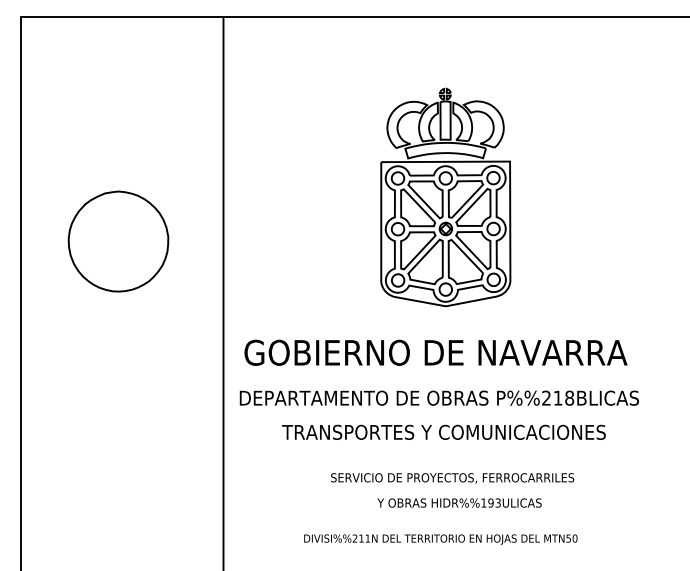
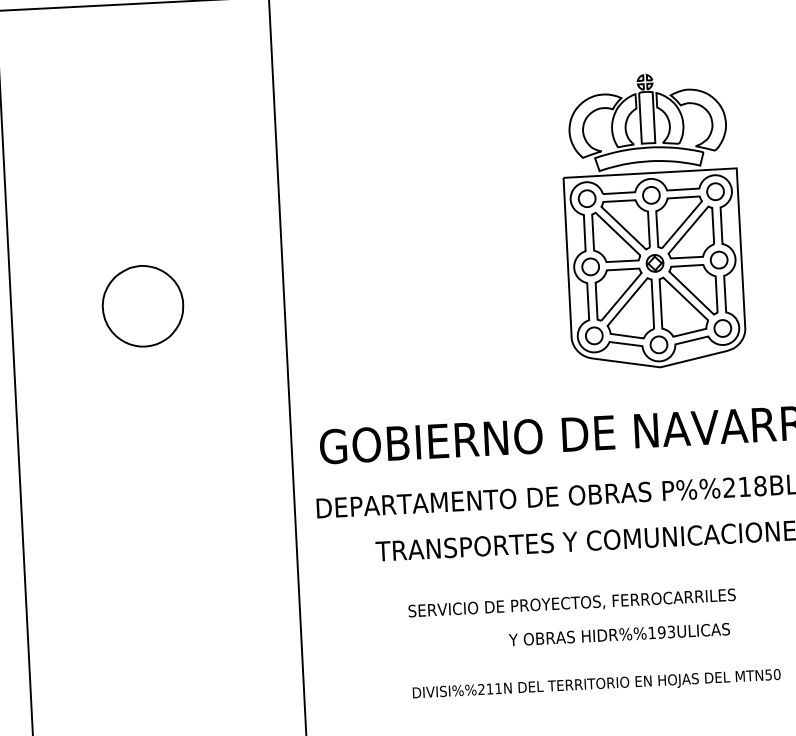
part: (445, 197) -> (652, 221), moved
part: (118, 241) -> (143, 306), size x0.6
text: (452, 478) -> (571, 603), moved

